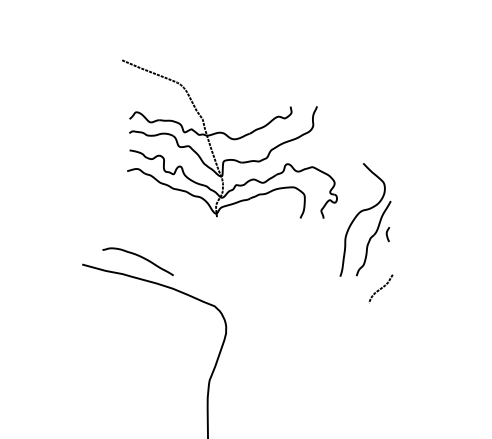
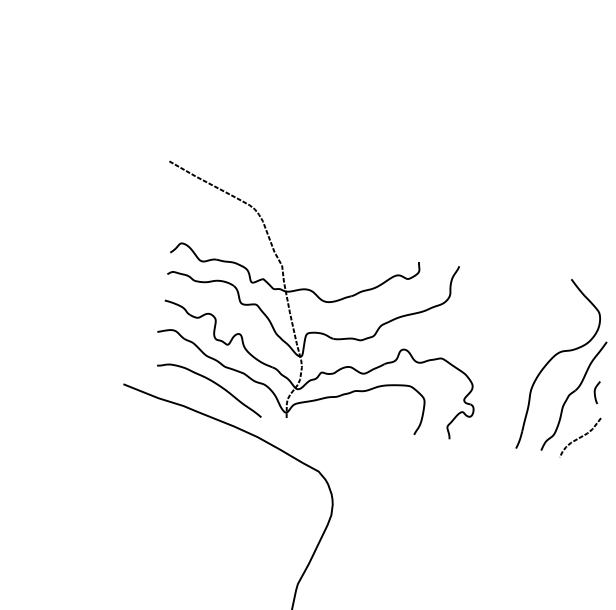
part: (229, 138) -> (319, 299), moved
curve: (380, 288) -> (579, 437), moved

